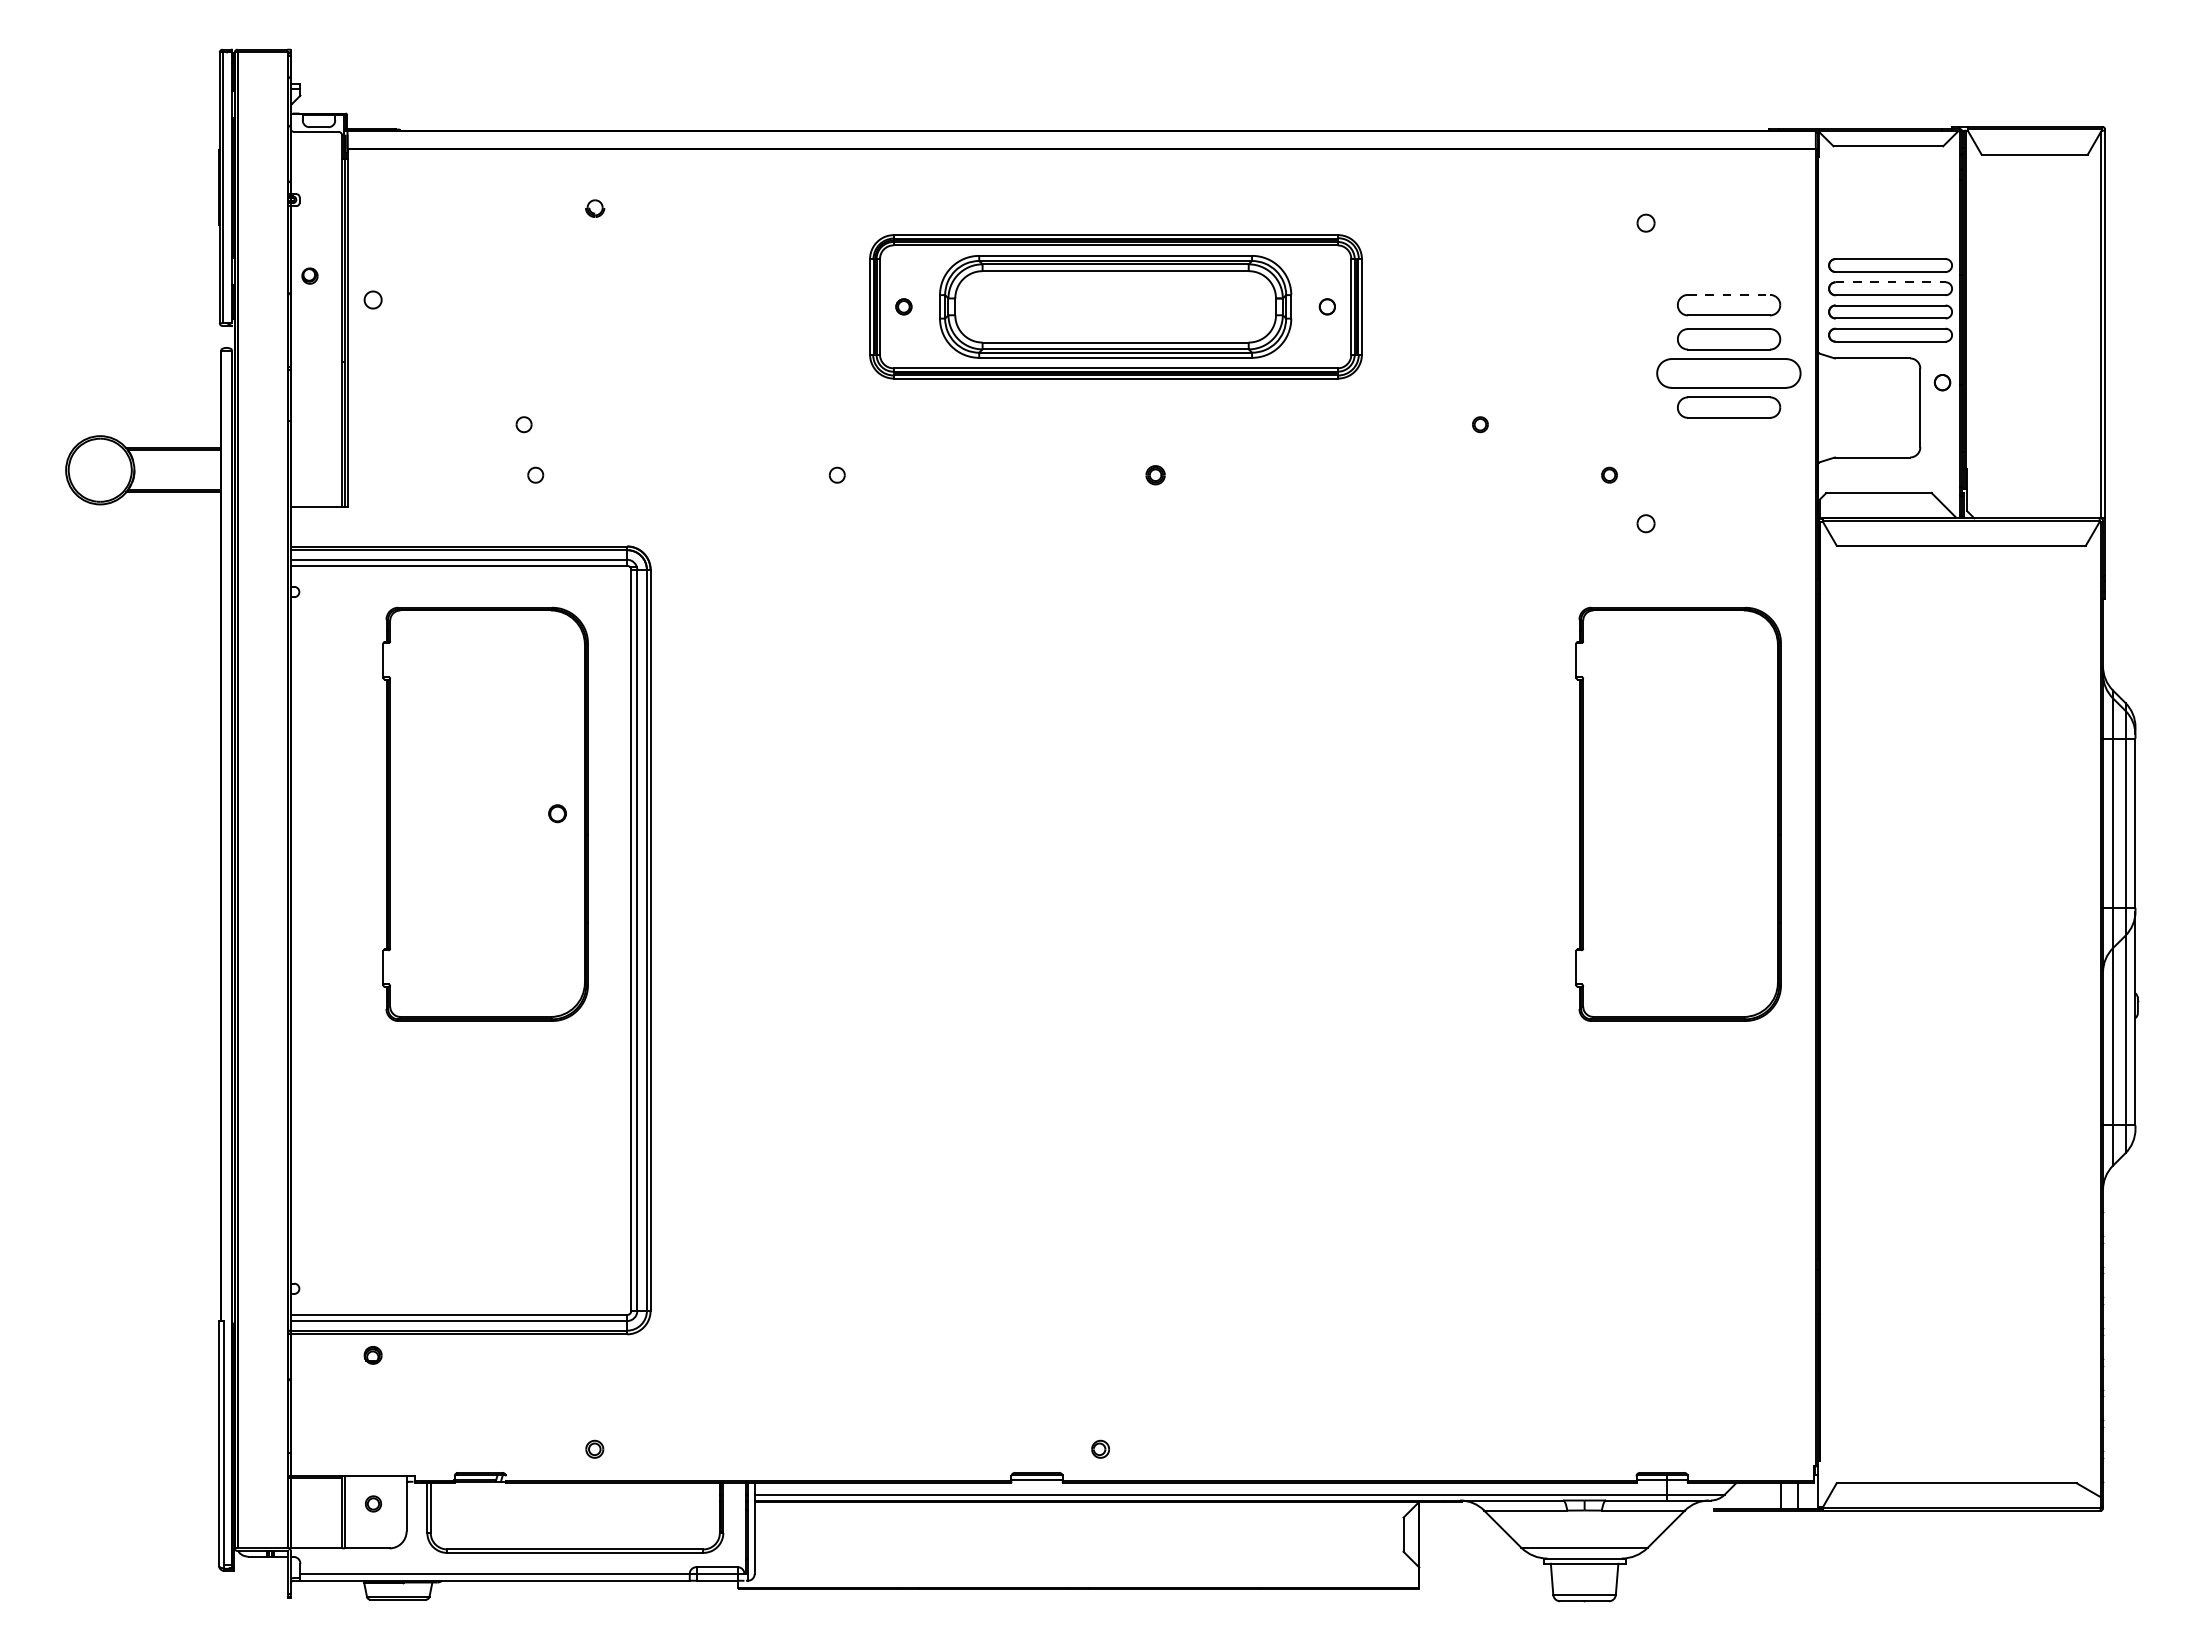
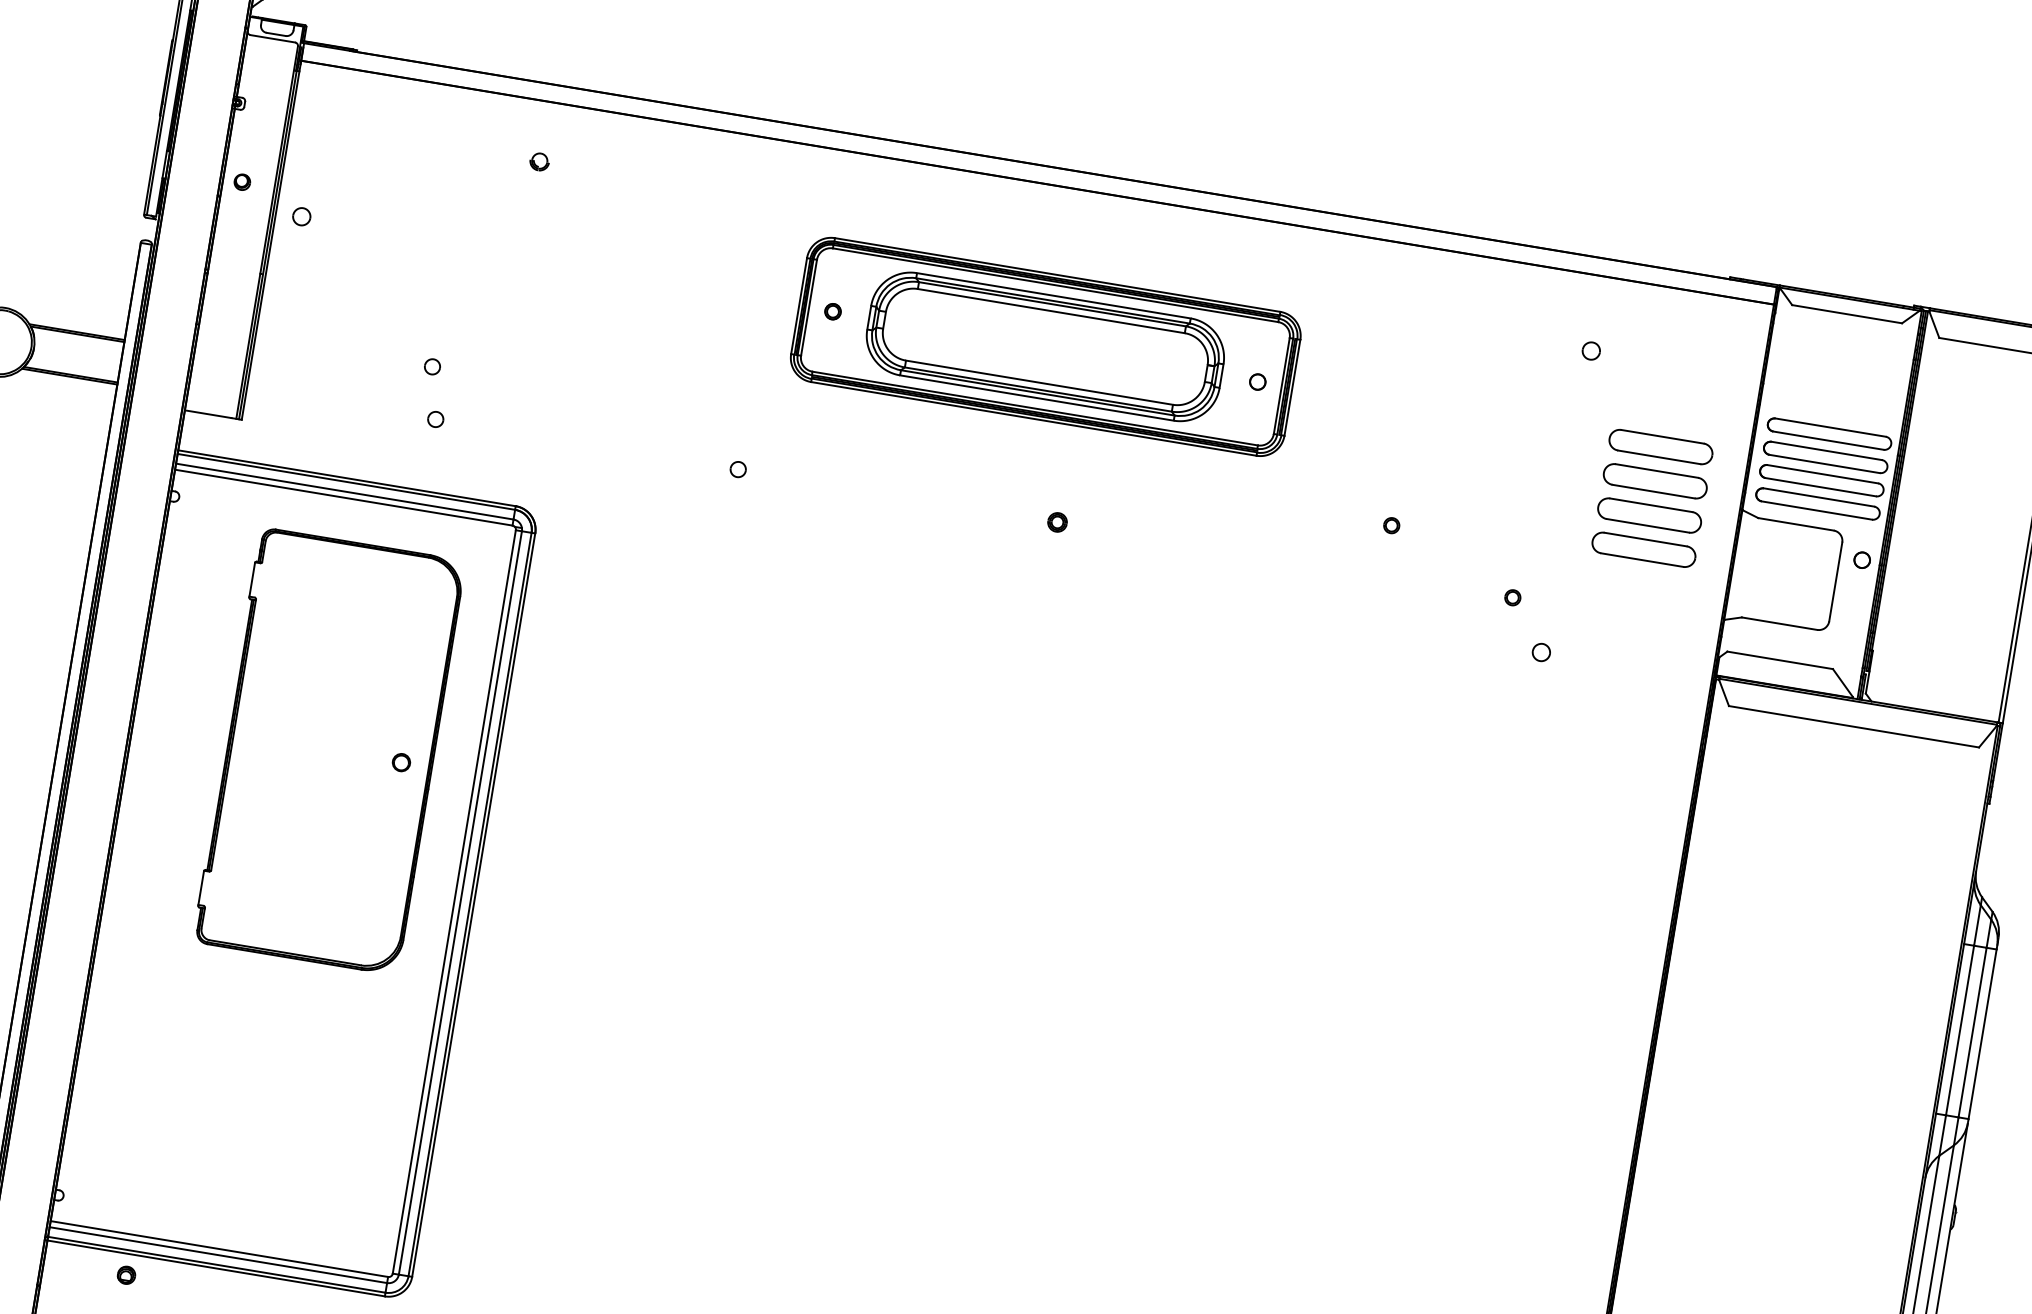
line: (1890, 282) -> (1826, 451), dashed -> solid
line: (1729, 294) -> (1663, 436), dashed -> solid
part: (1729, 373) -> (1650, 515), size x0.71
part: (1678, 813) -> (1525, 948), removed

